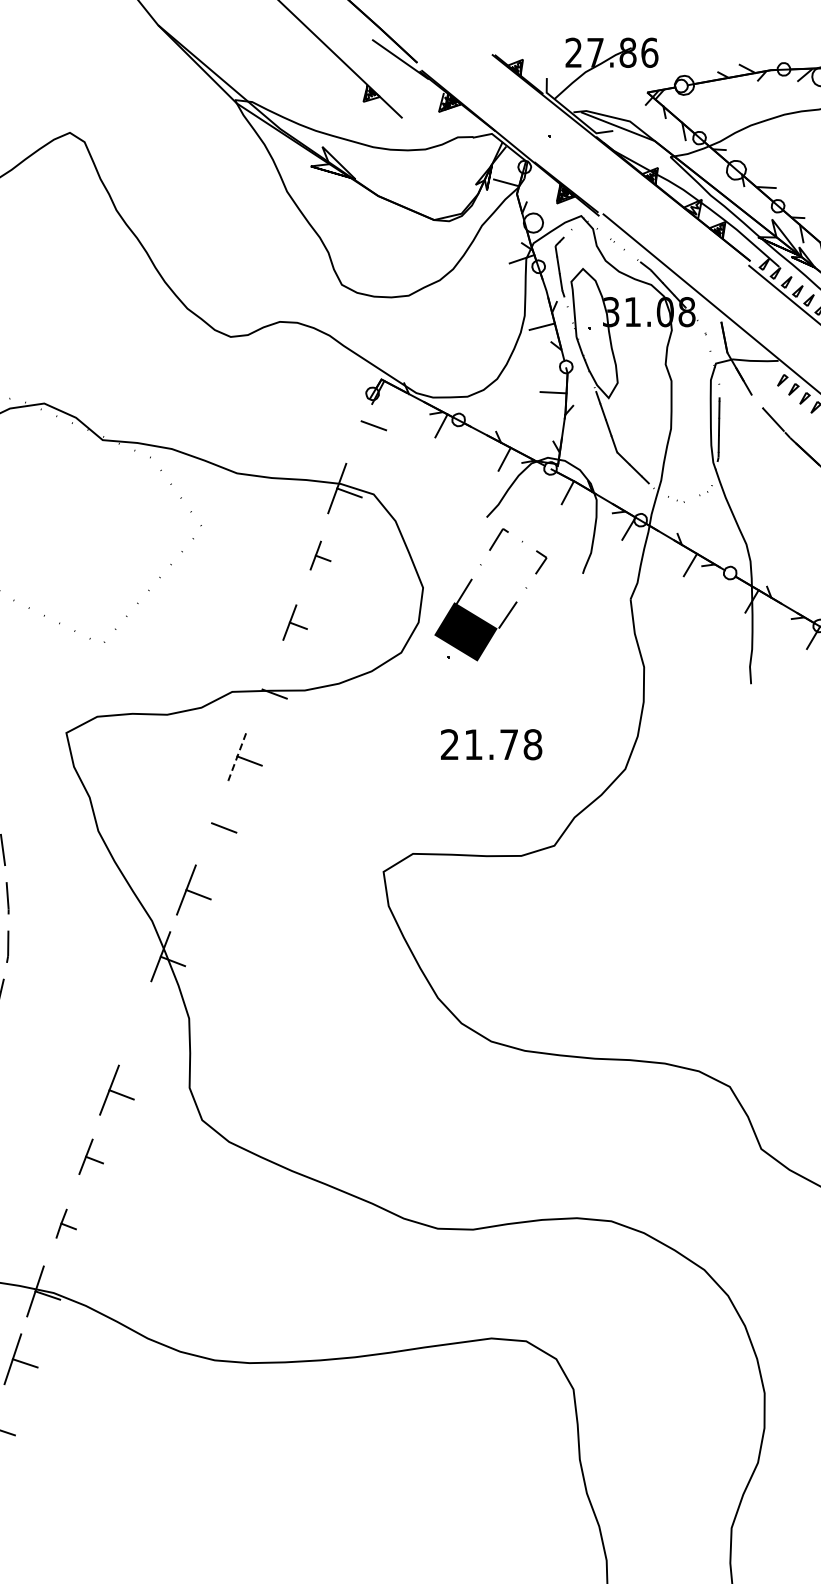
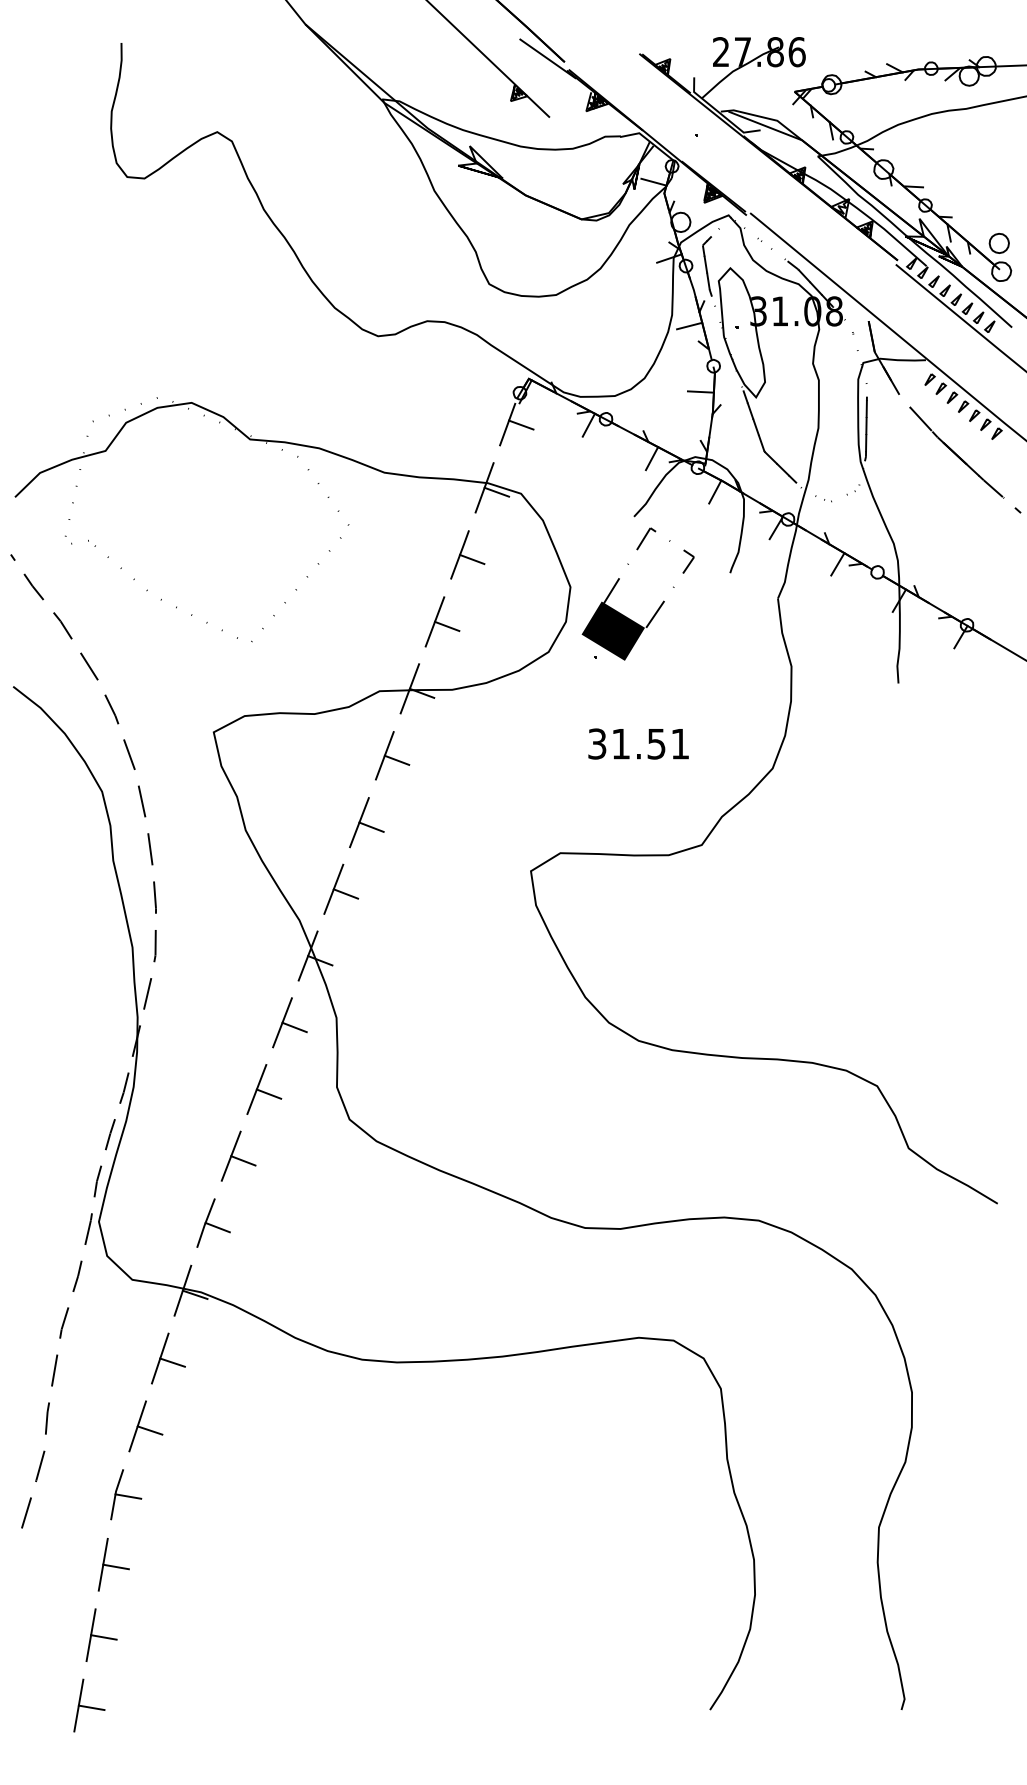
line: (360, 425) -> (507, 424), added
part: (320, 555) -> (467, 554), size x1.67
part: (295, 622) -> (442, 621), size x1.43
line: (262, 689) -> (409, 688), added
text: (491, 744) -> (638, 743), 21.78 -> 31.51
line: (237, 757) -> (384, 756), dashed -> solid
line: (212, 823) -> (359, 822), added
part: (142, 1023) -> (289, 1022), added
part: (91, 1156) -> (238, 1155), size x1.43
part: (66, 1223) -> (213, 1222), size x1.67

